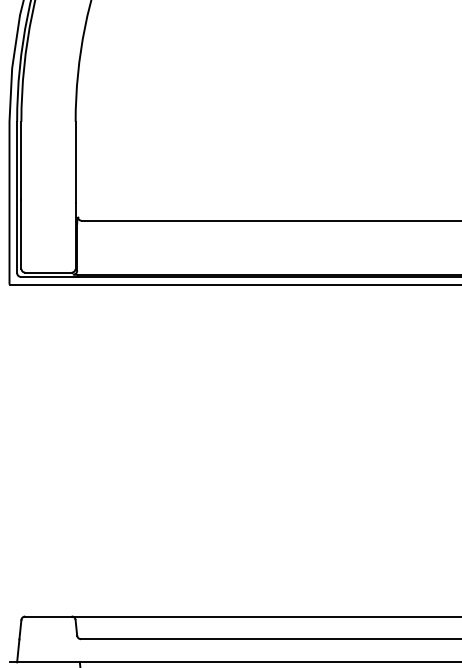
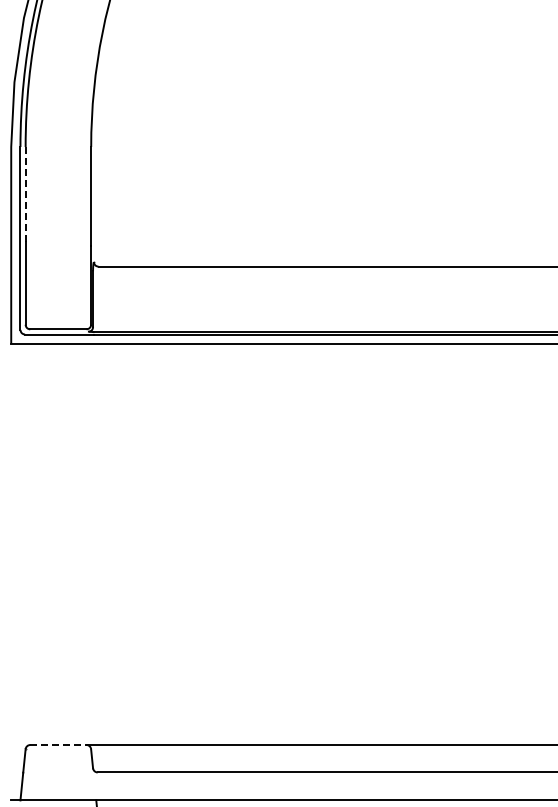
line: (21, 160) -> (25, 193), solid -> dashed
line: (48, 616) -> (58, 745), solid -> dashed

